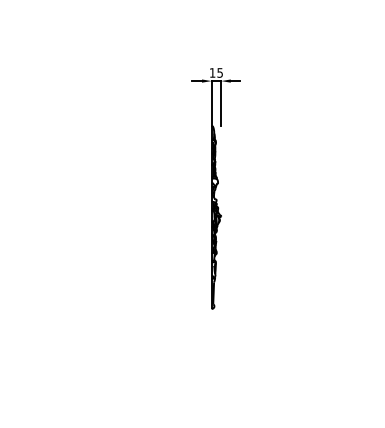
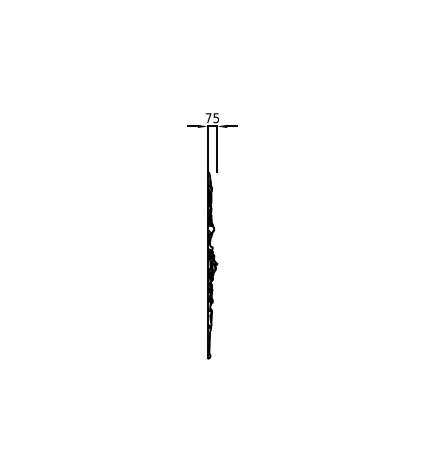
text: (212, 72) -> (208, 117), 15 -> 75

